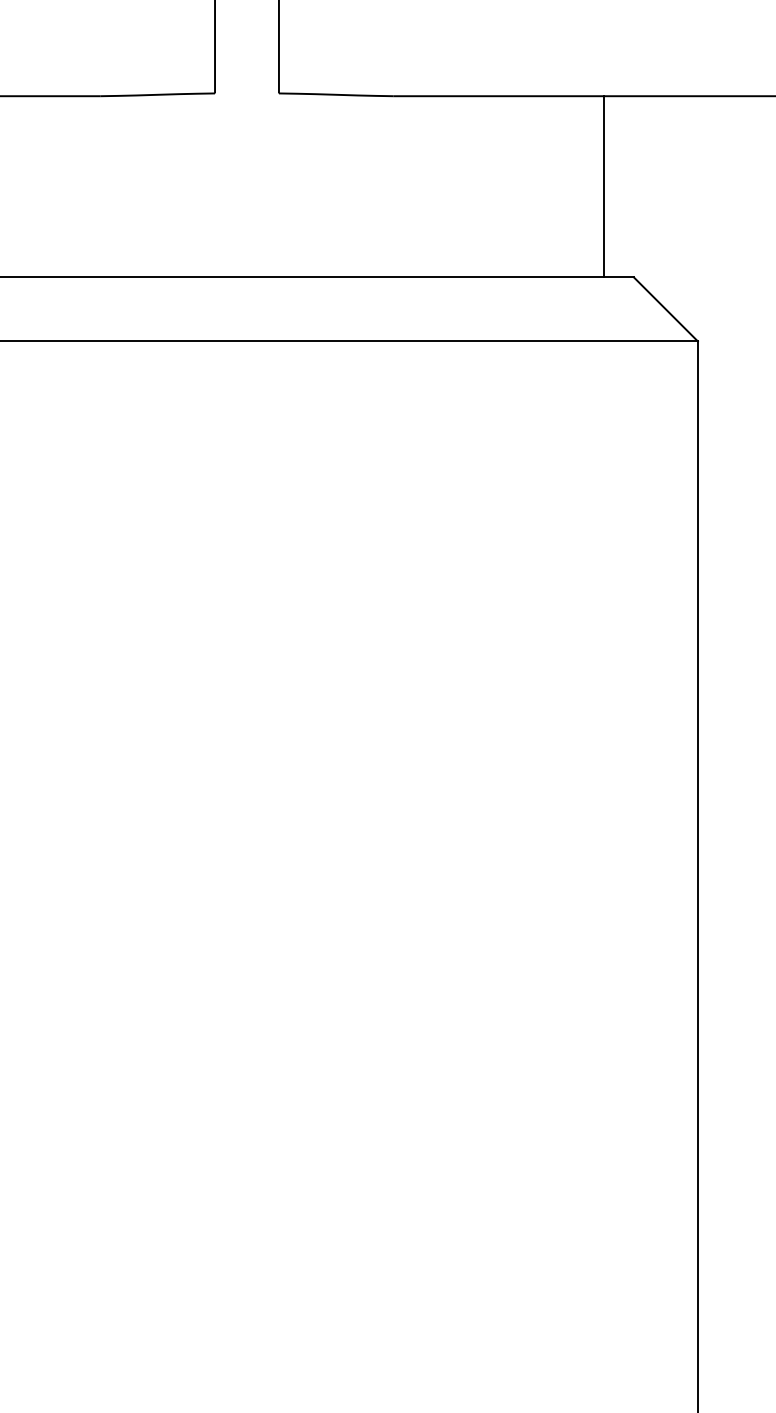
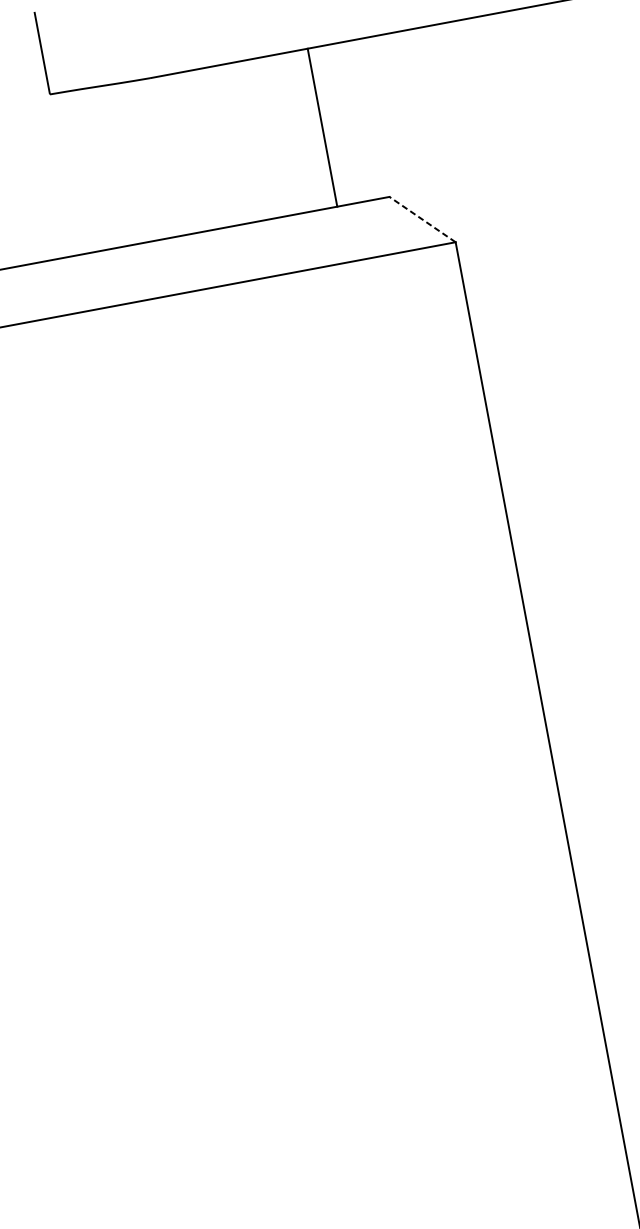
line: (604, 186) -> (322, 127), moved
line: (665, 309) -> (422, 219), solid -> dashed

